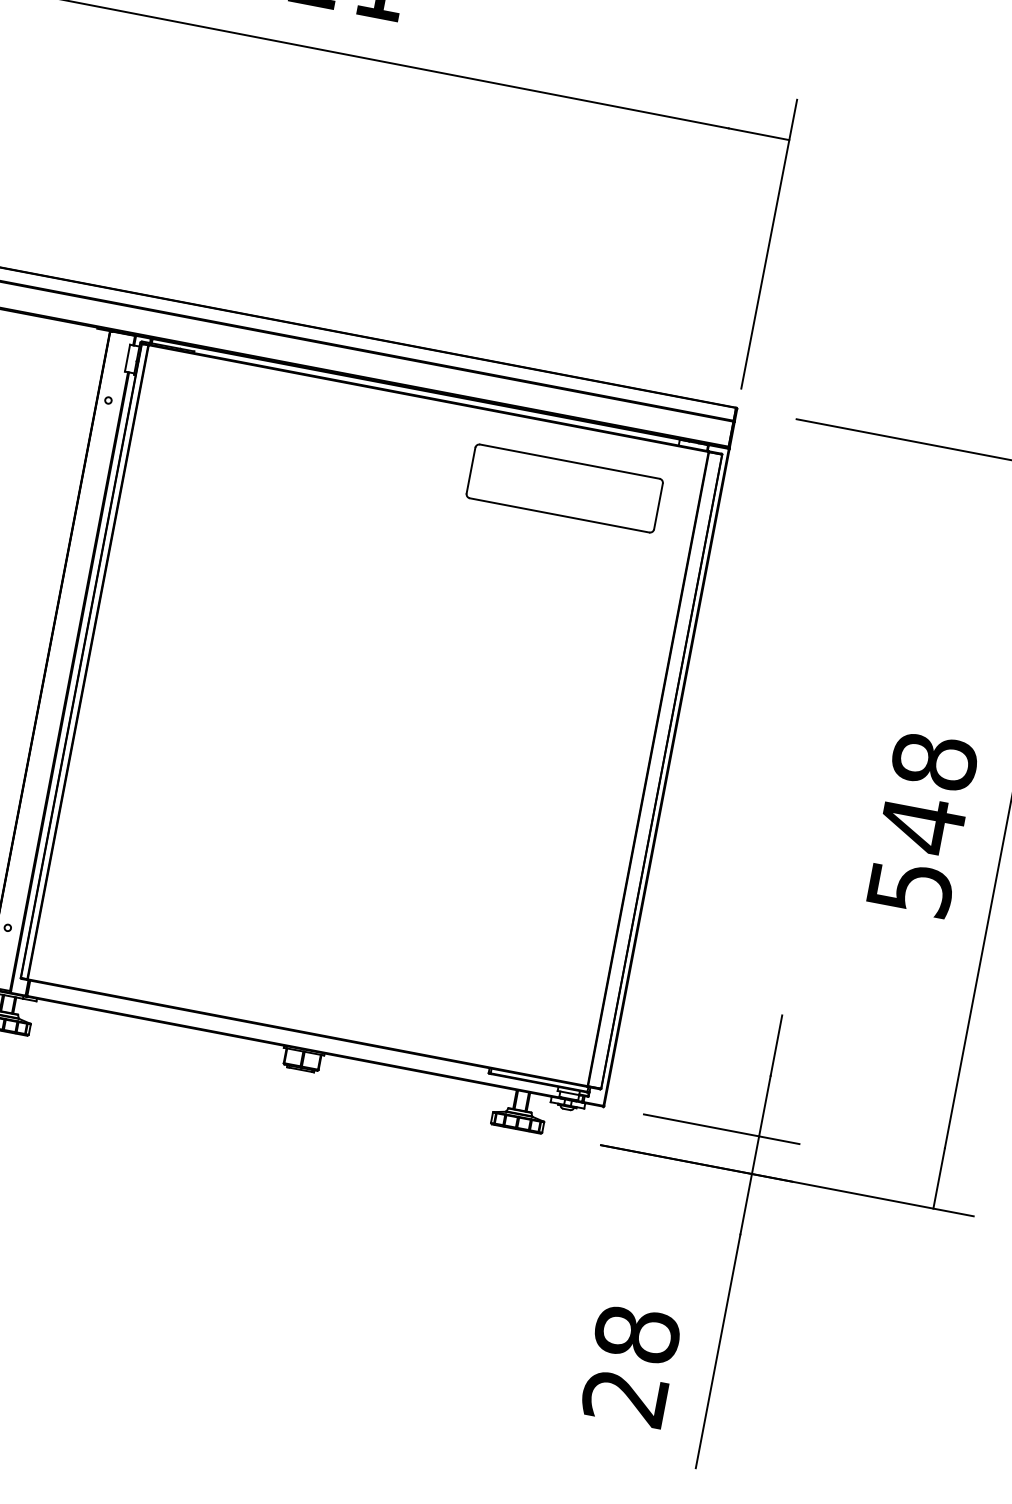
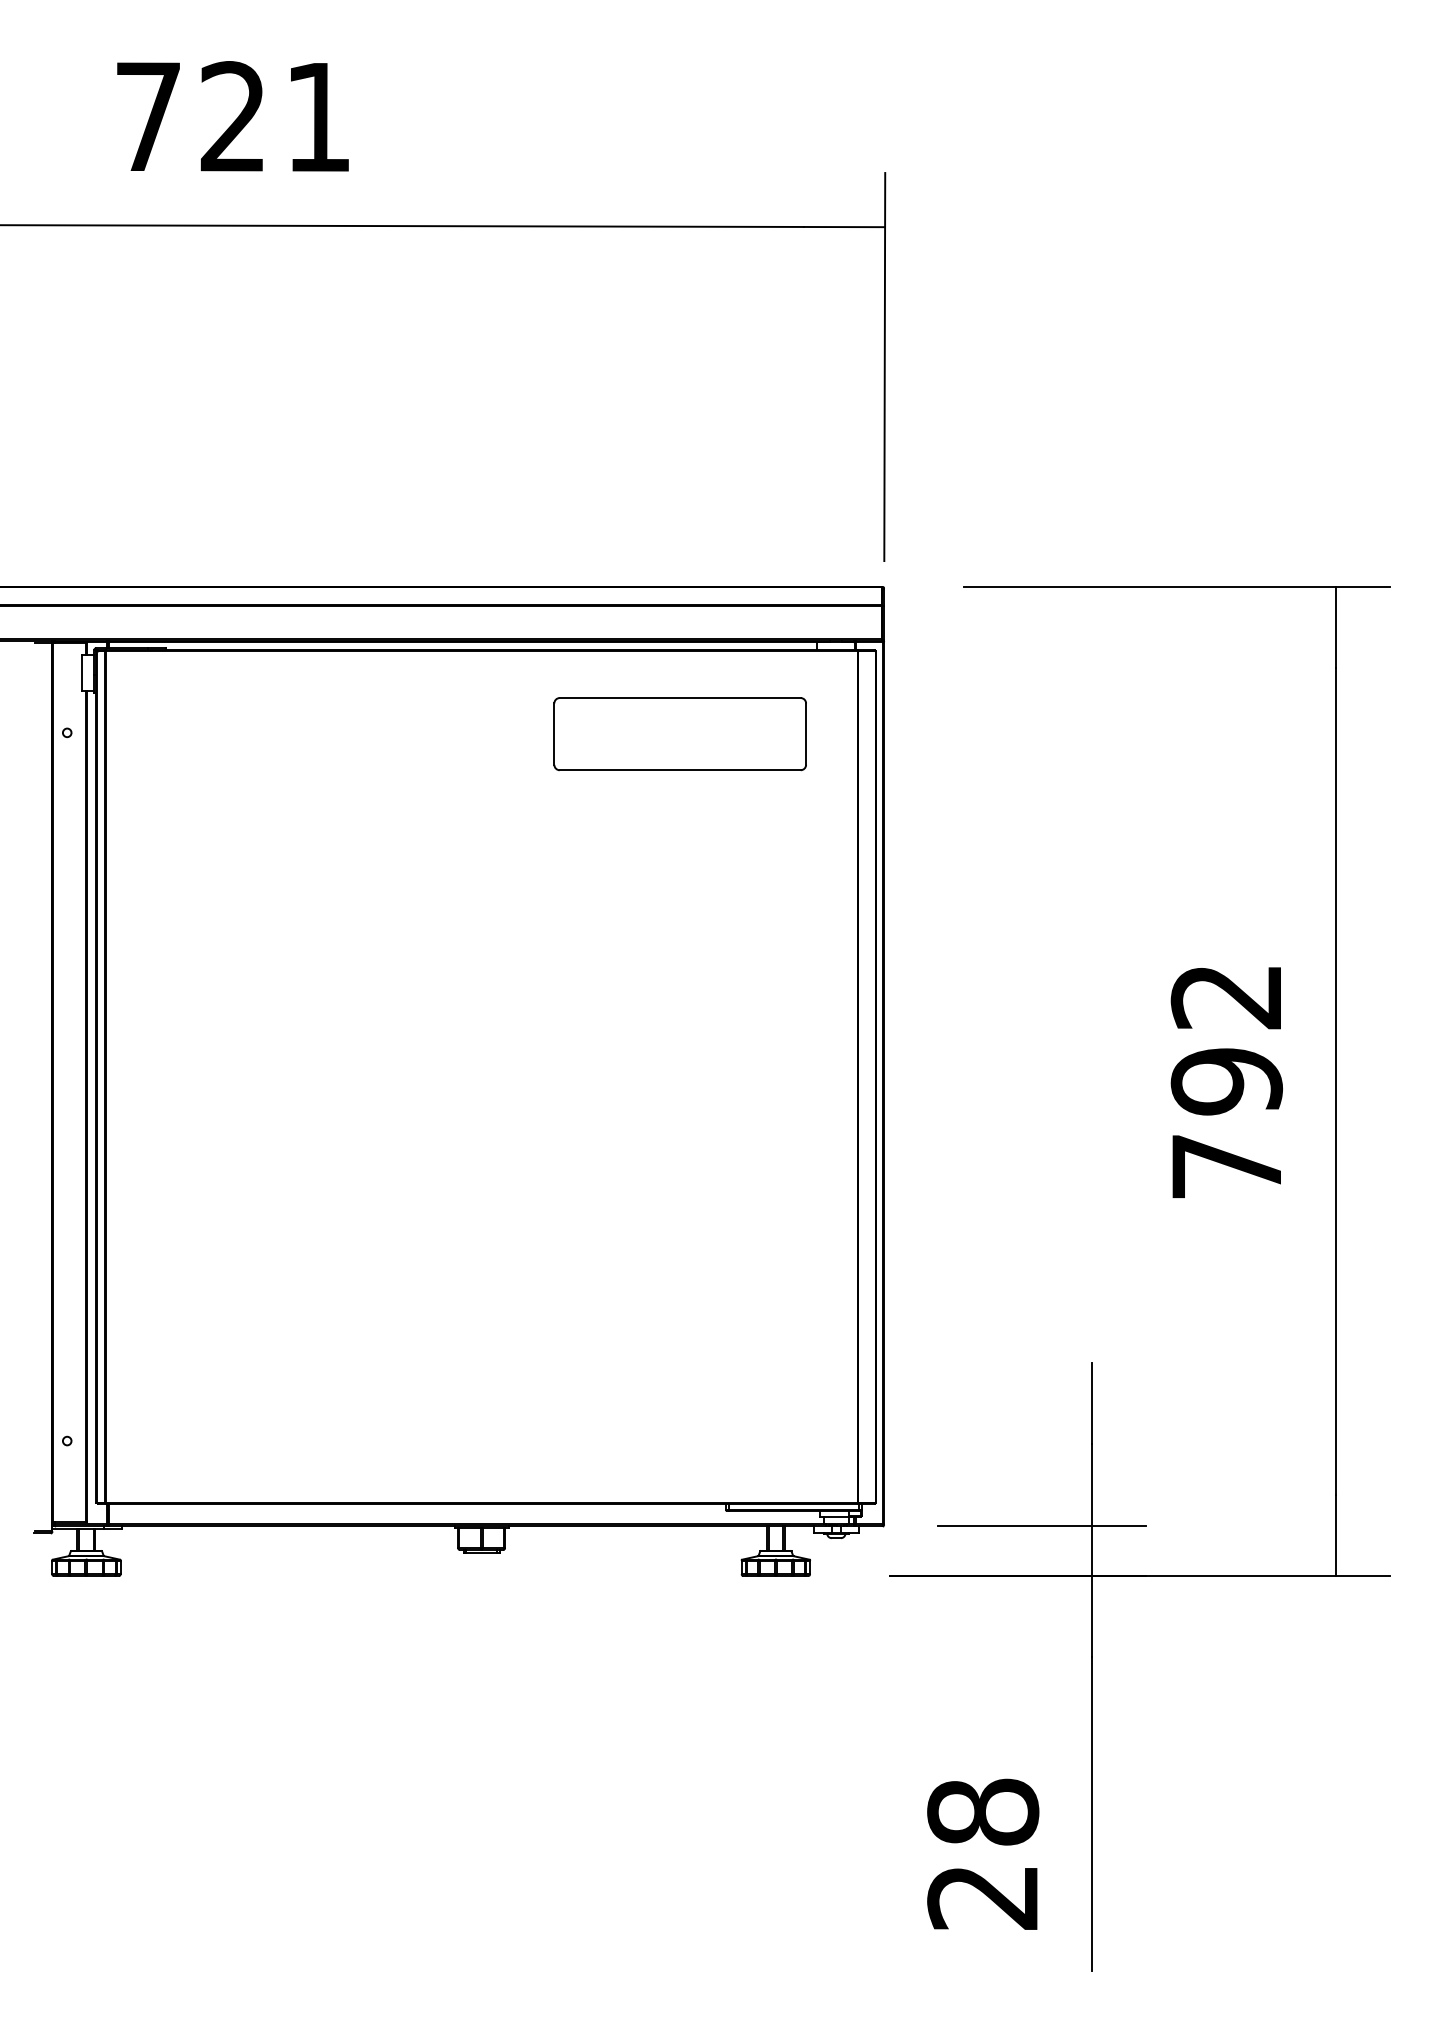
text: (922, 824) -> (1226, 1080), 548 -> 792

